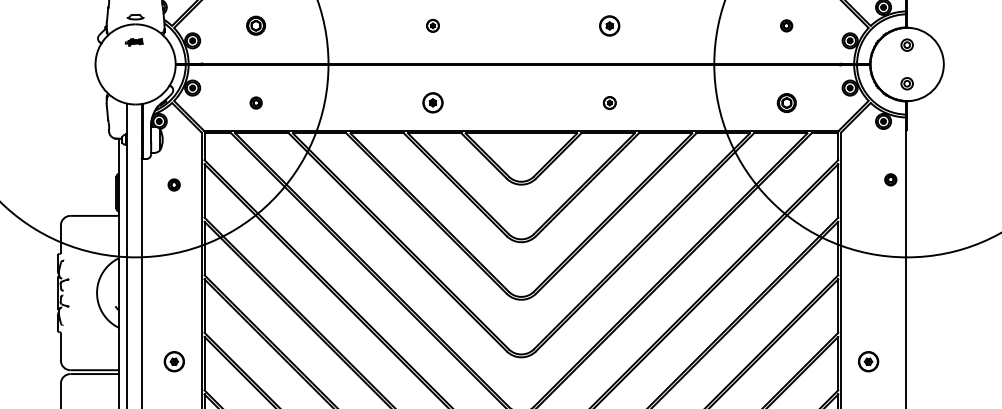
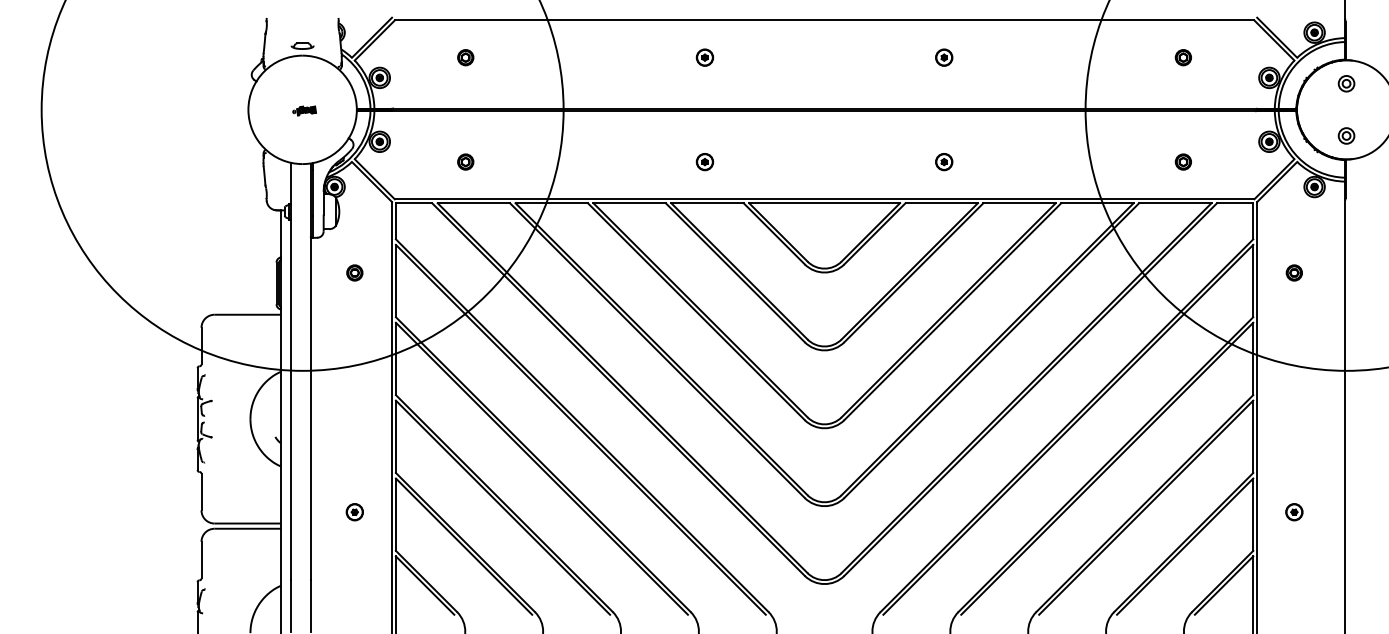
part: (255, 25) -> (465, 57), size x0.62
part: (610, 25) -> (944, 57), size x0.62
part: (134, 42) -> (304, 110), moved
part: (785, 102) -> (1182, 161), size x0.62
part: (432, 103) -> (704, 162), size x0.62
part: (890, 179) -> (1293, 272), moved
part: (173, 362) -> (354, 512), size x0.62
part: (868, 362) -> (1294, 512), size x0.62

